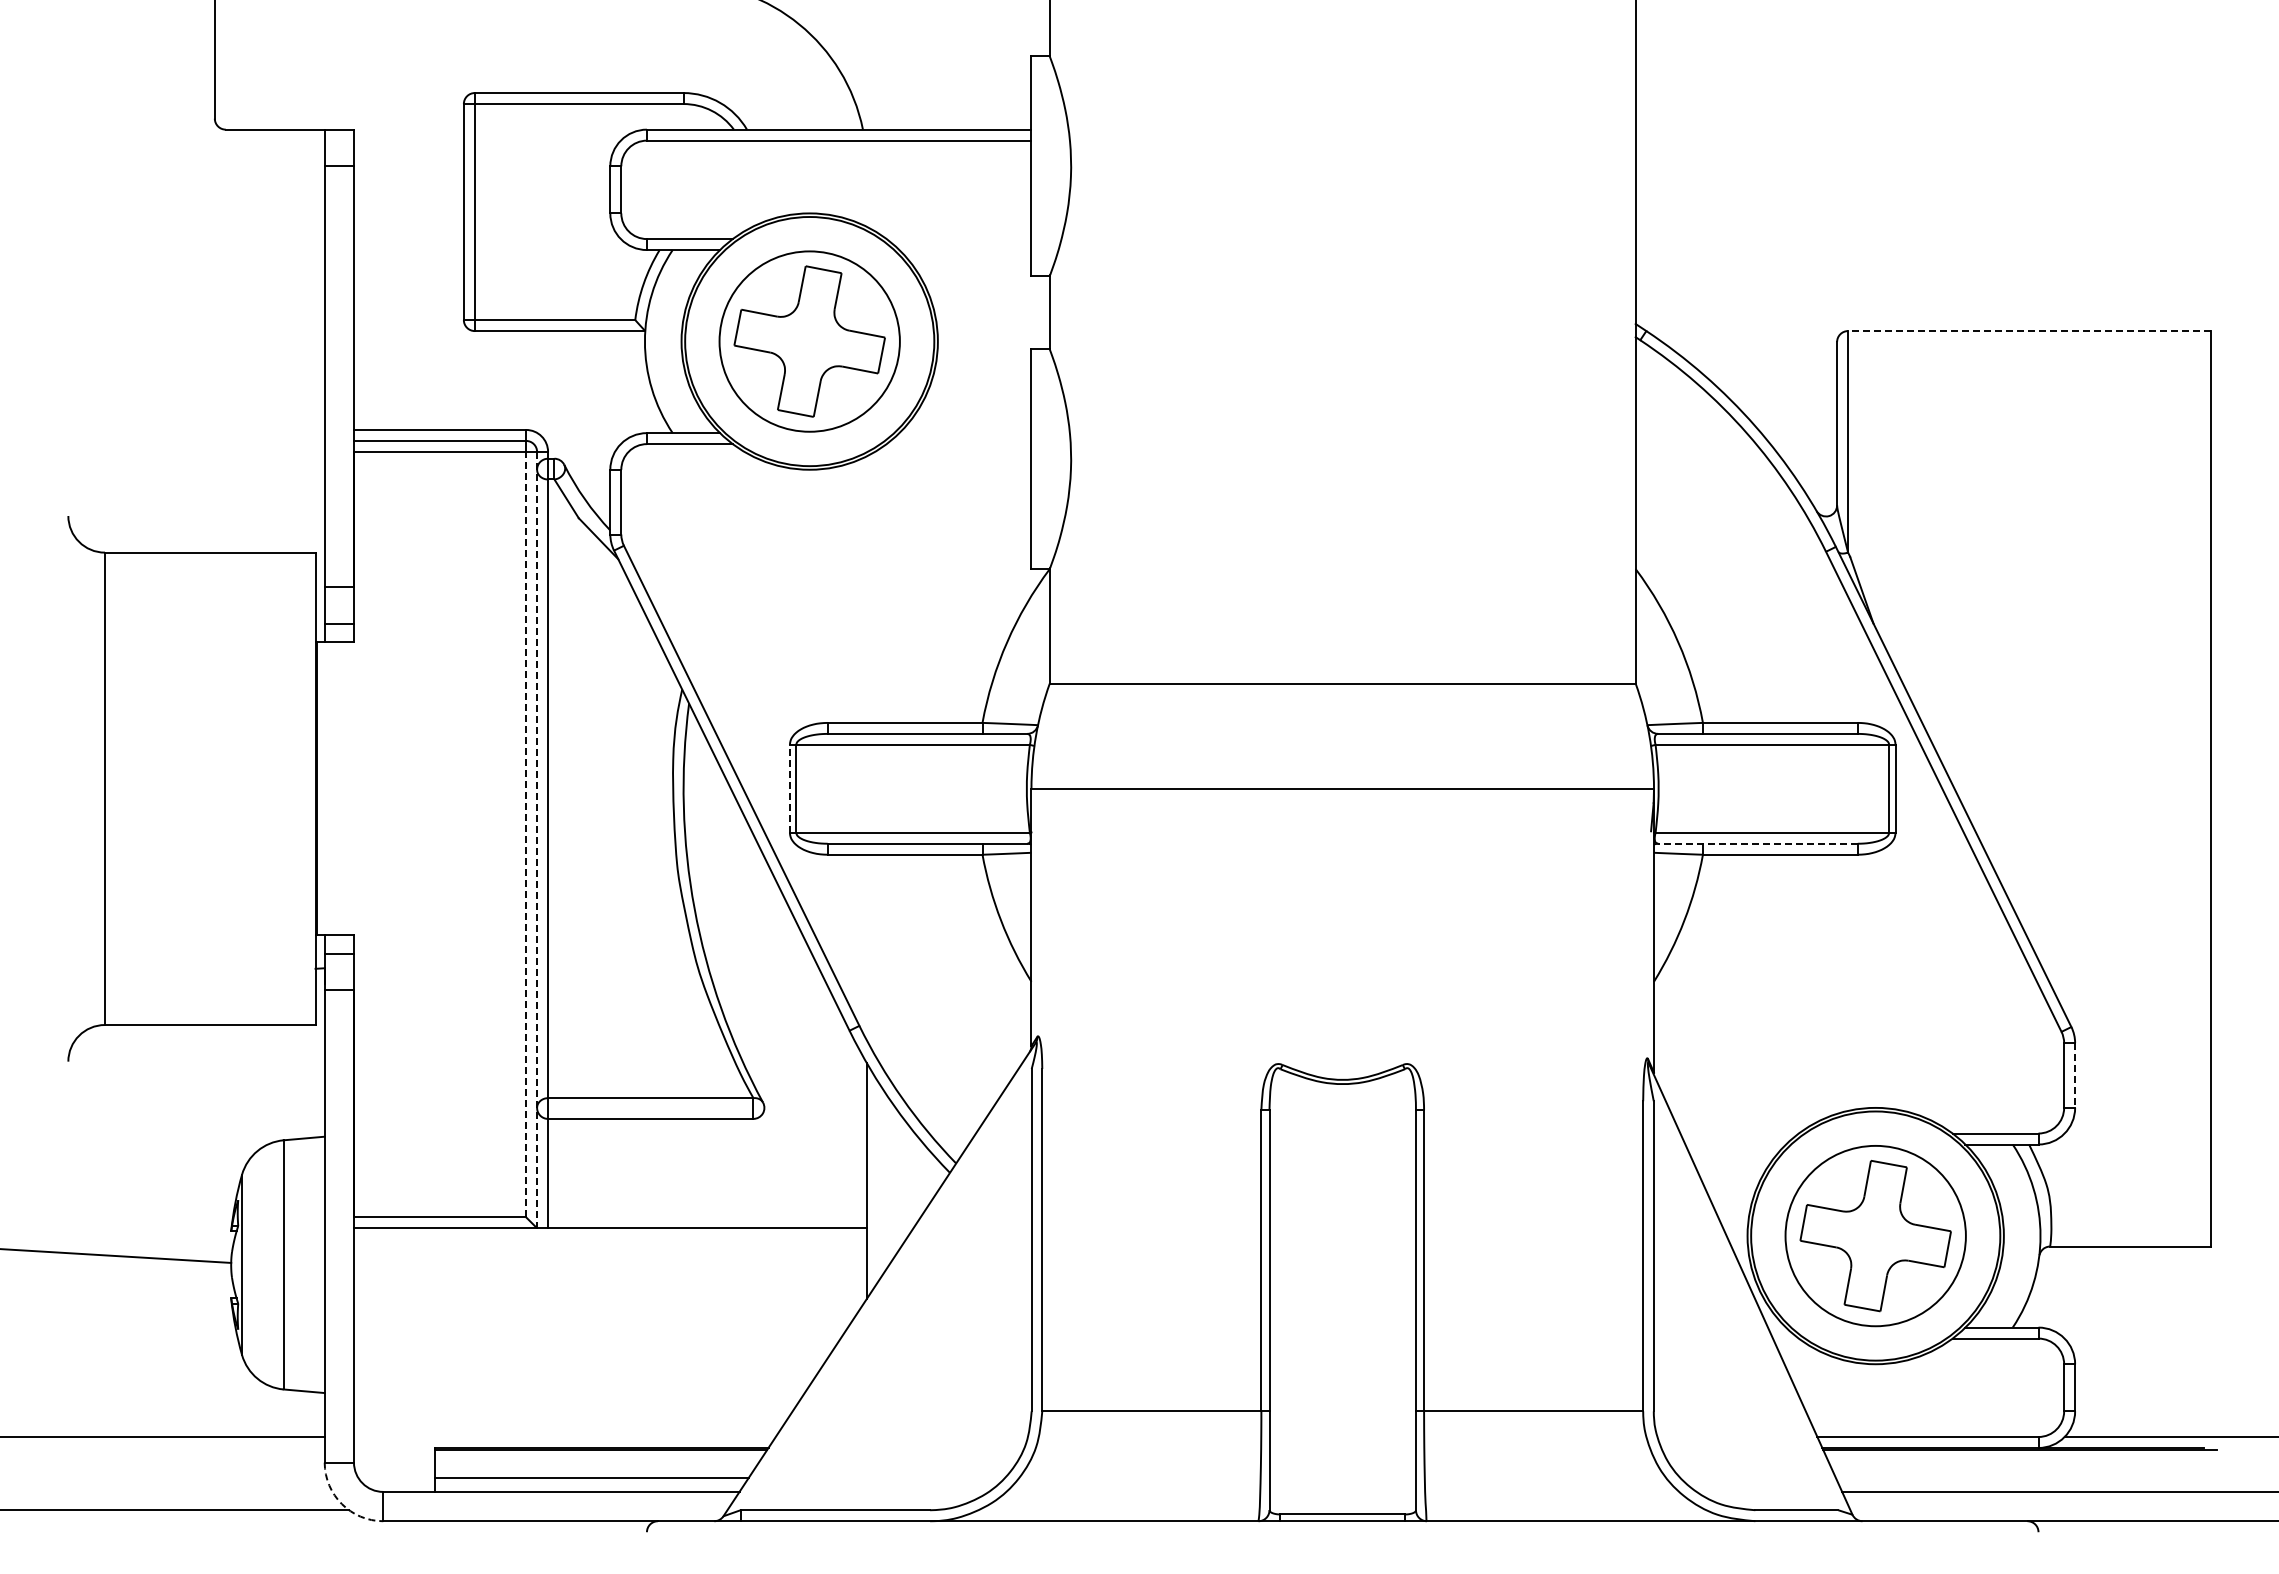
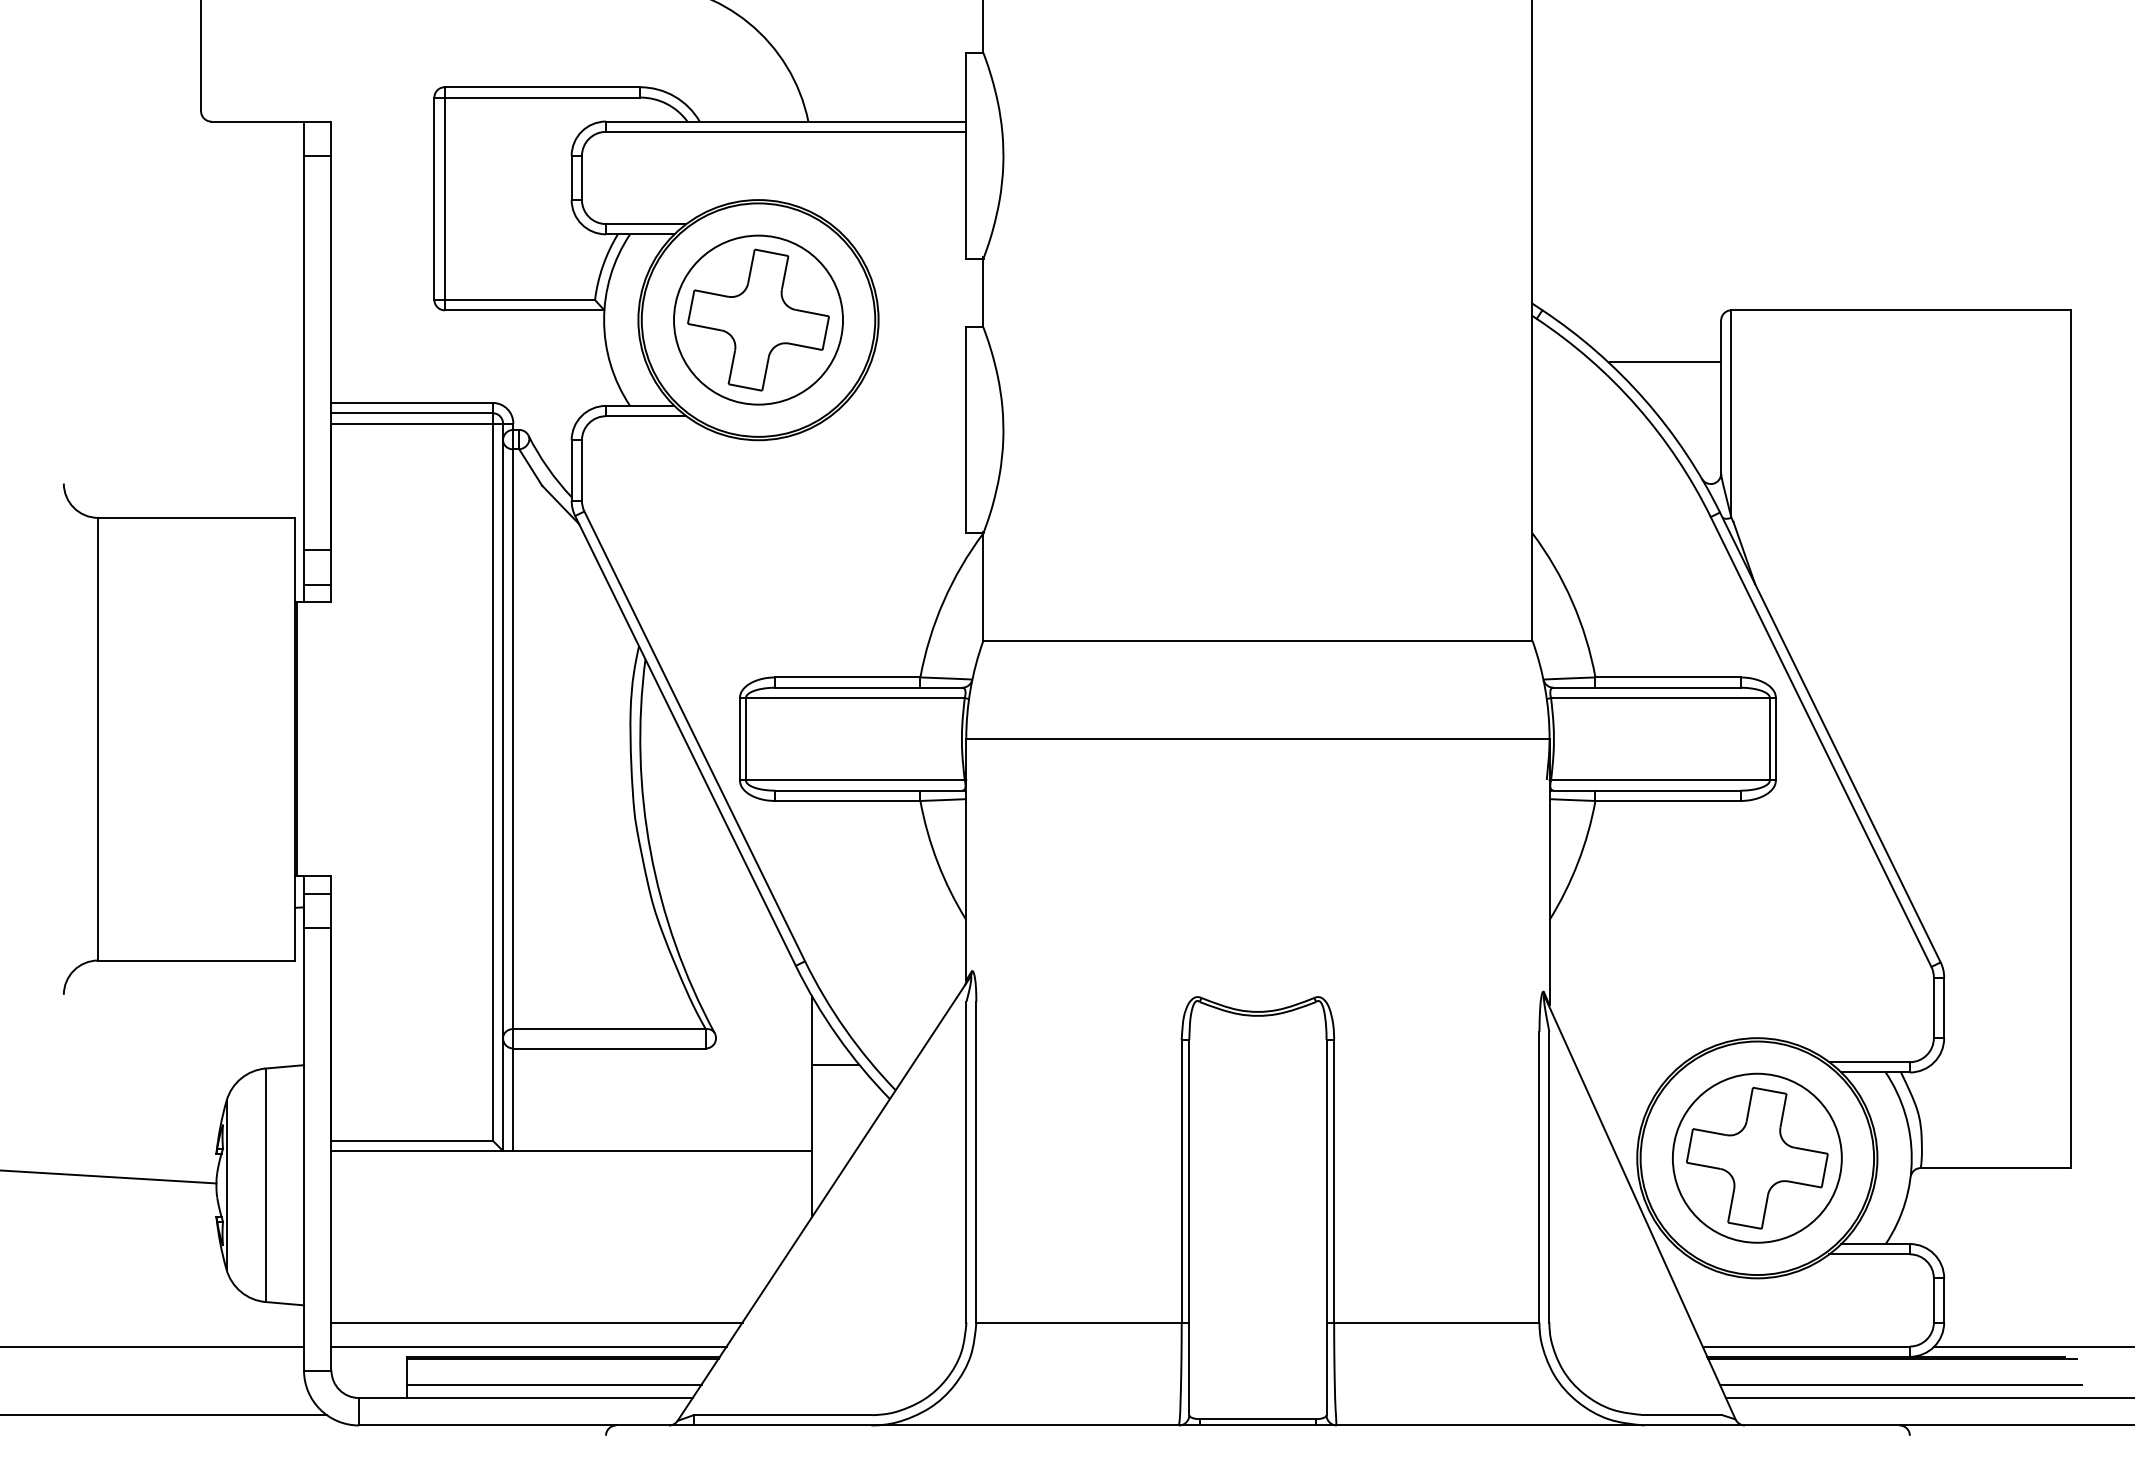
line: (2028, 331) -> (1900, 310), dashed -> solid
line: (1777, 386) -> (1665, 362), added
line: (789, 788) -> (739, 738), dashed -> solid
line: (526, 834) -> (493, 782), dashed -> solid
line: (537, 840) -> (503, 787), dashed -> solid
line: (1757, 843) -> (1646, 790), dashed -> solid
line: (2075, 1076) -> (1944, 1008), dashed -> solid
line: (891, 1136) -> (835, 1064), added
line: (573, 1411) -> (537, 1322), added
line: (564, 1437) -> (528, 1347), added
line: (2028, 1477) -> (1900, 1384), added
arc: (341, 1504) -> (319, 1409), dashed -> solid

